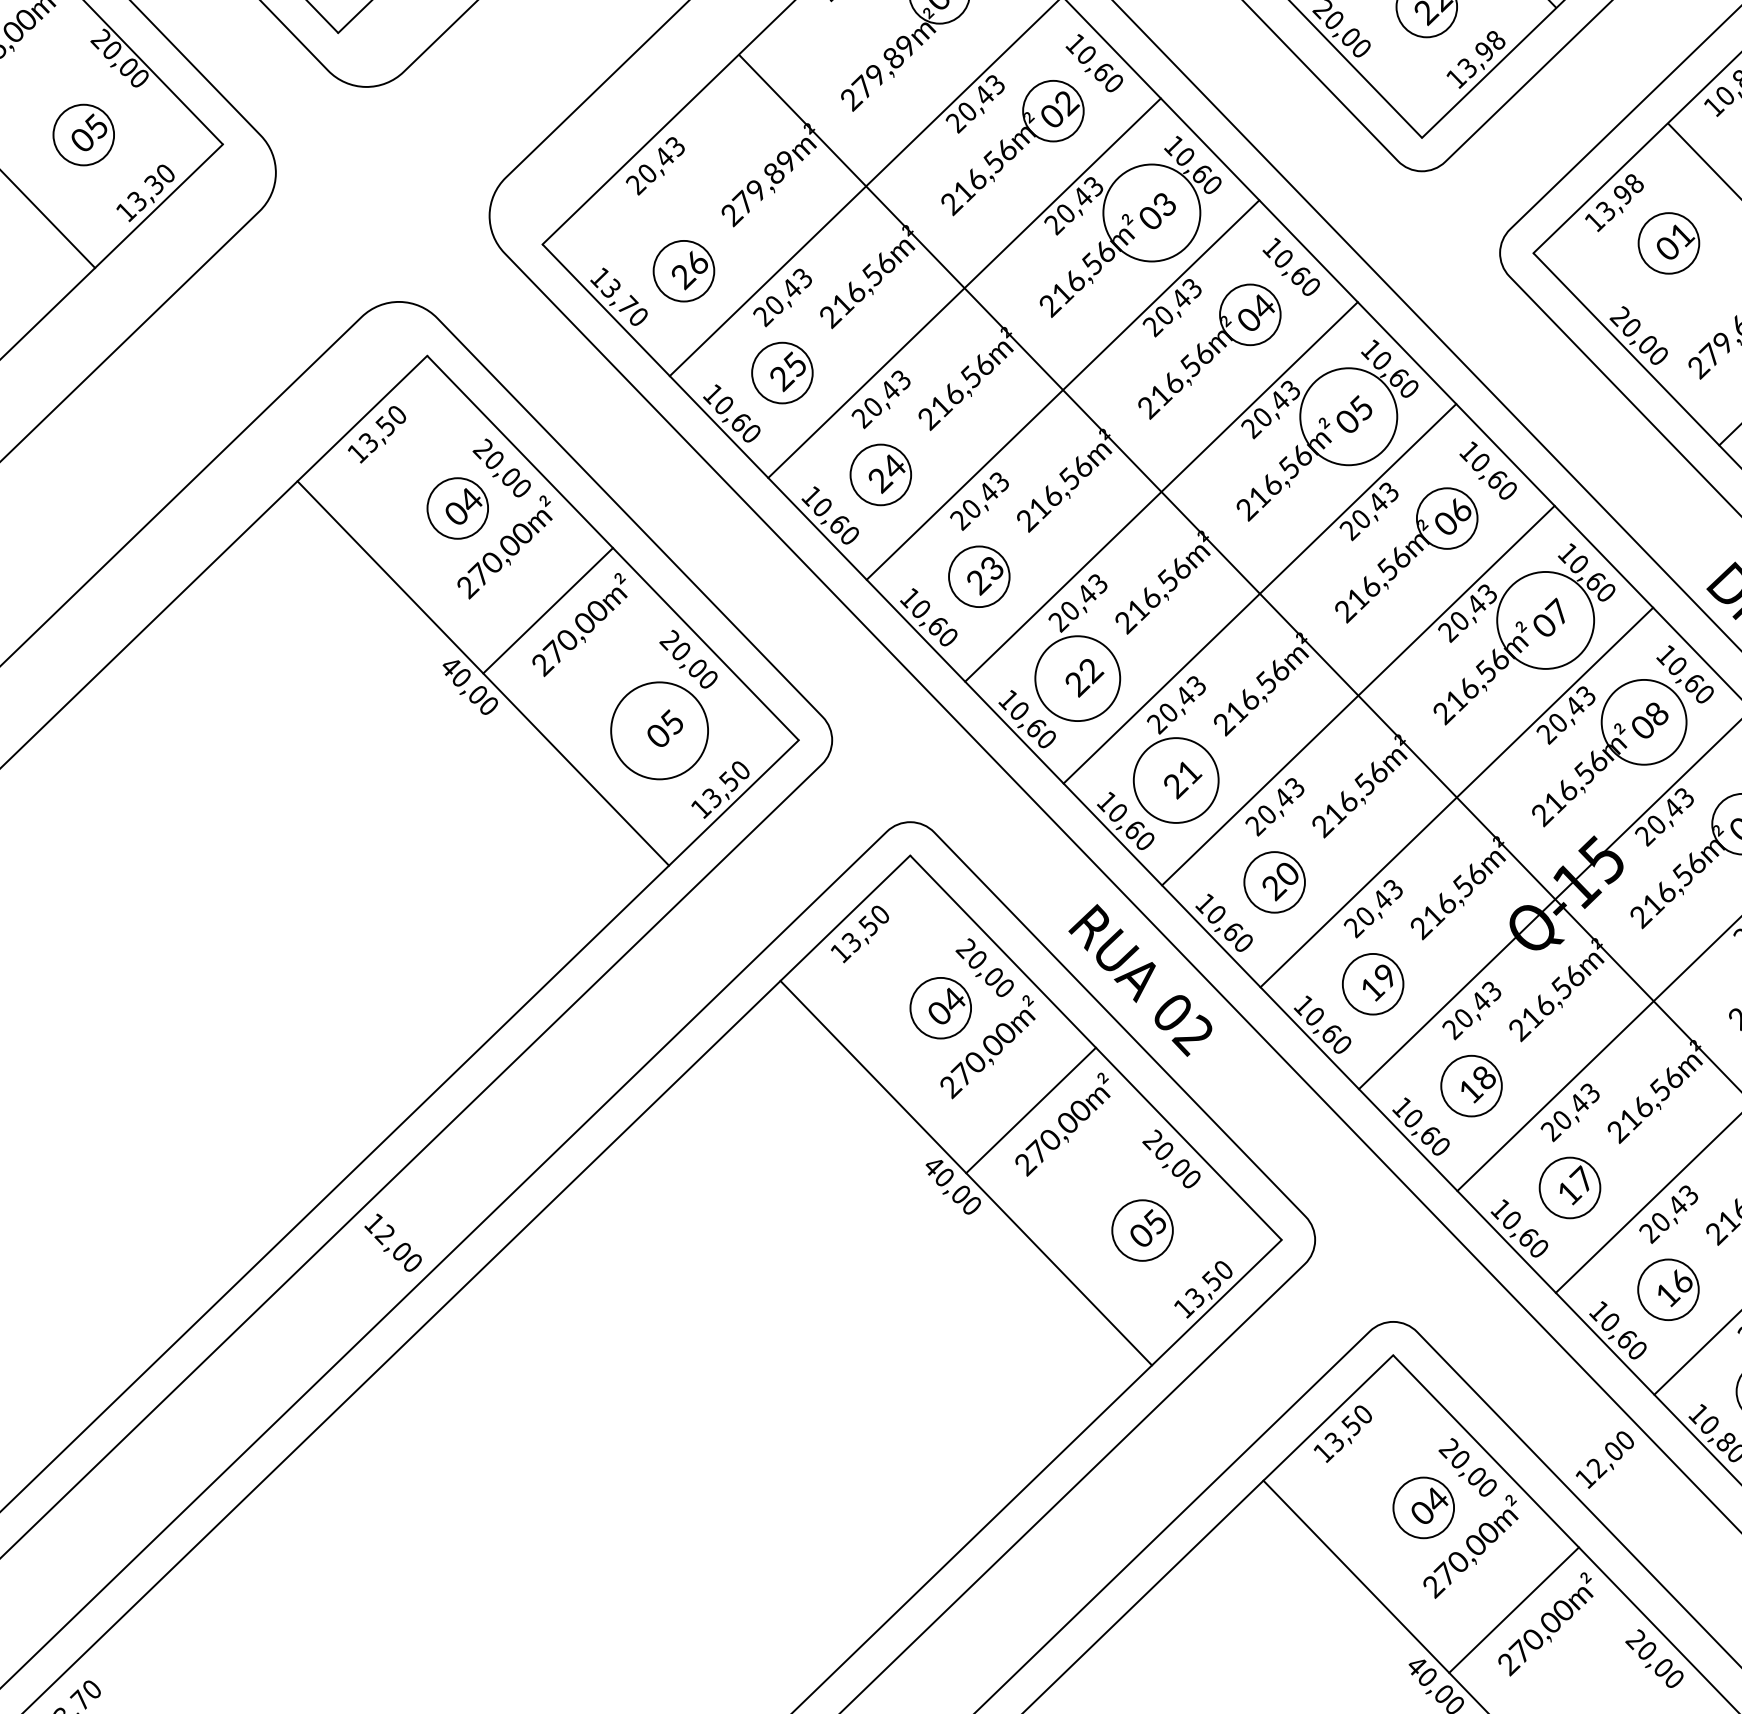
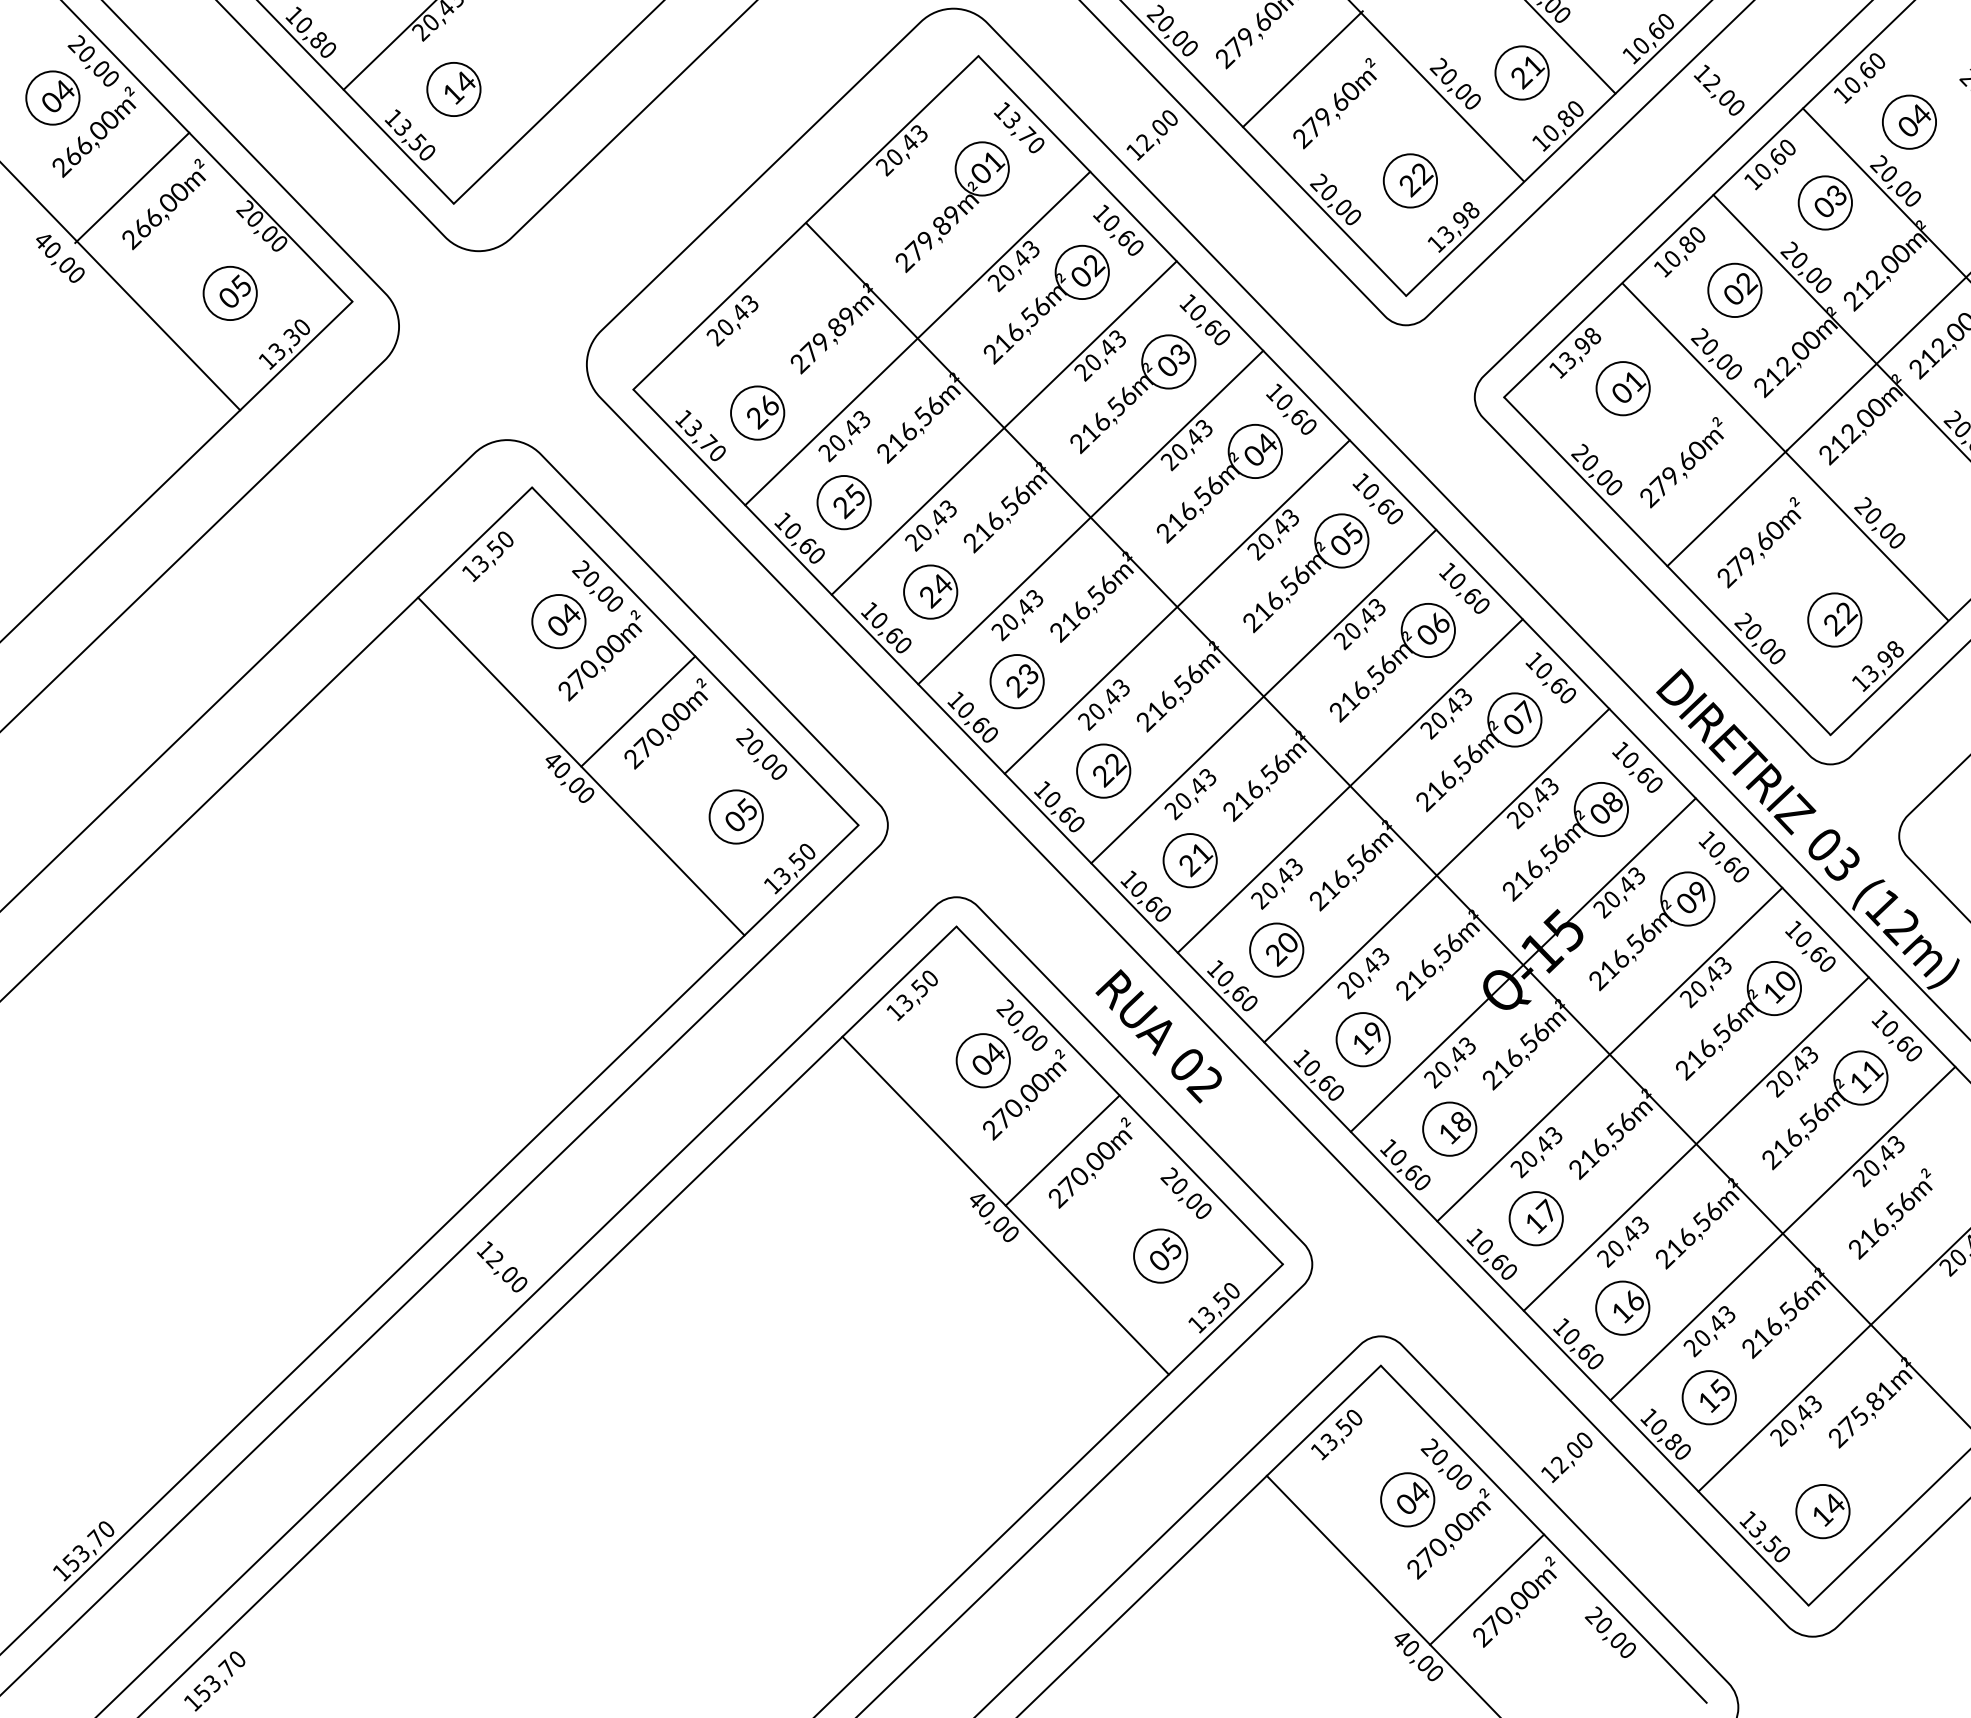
circle: (1151, 212) -> (1168, 361), size x0.62
circle: (1348, 416) -> (1341, 540), size x0.62
circle: (1545, 619) -> (1514, 719), size x0.62
circle: (1077, 677) -> (1103, 770), size x0.71
circle: (1644, 722) -> (1601, 809), size x0.71
circle: (658, 730) -> (735, 816), size x0.62
circle: (1175, 780) -> (1189, 860), size x0.71

